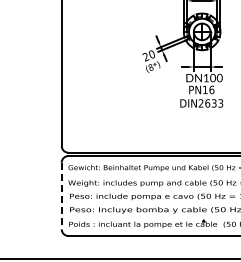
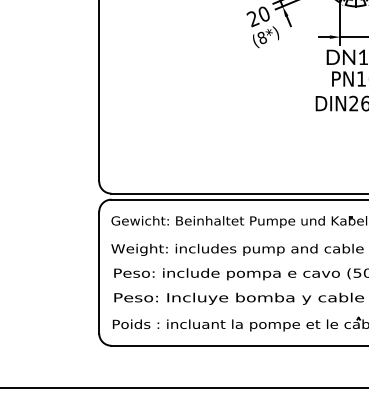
line: (61, 196) -> (98, 273), dashed -> solid

